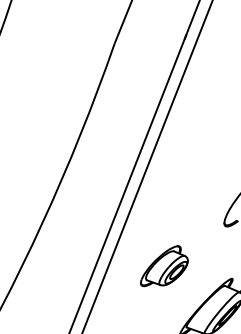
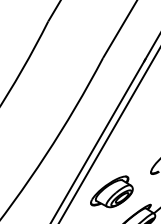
part: (162, 266) -> (111, 191), size x1.43

